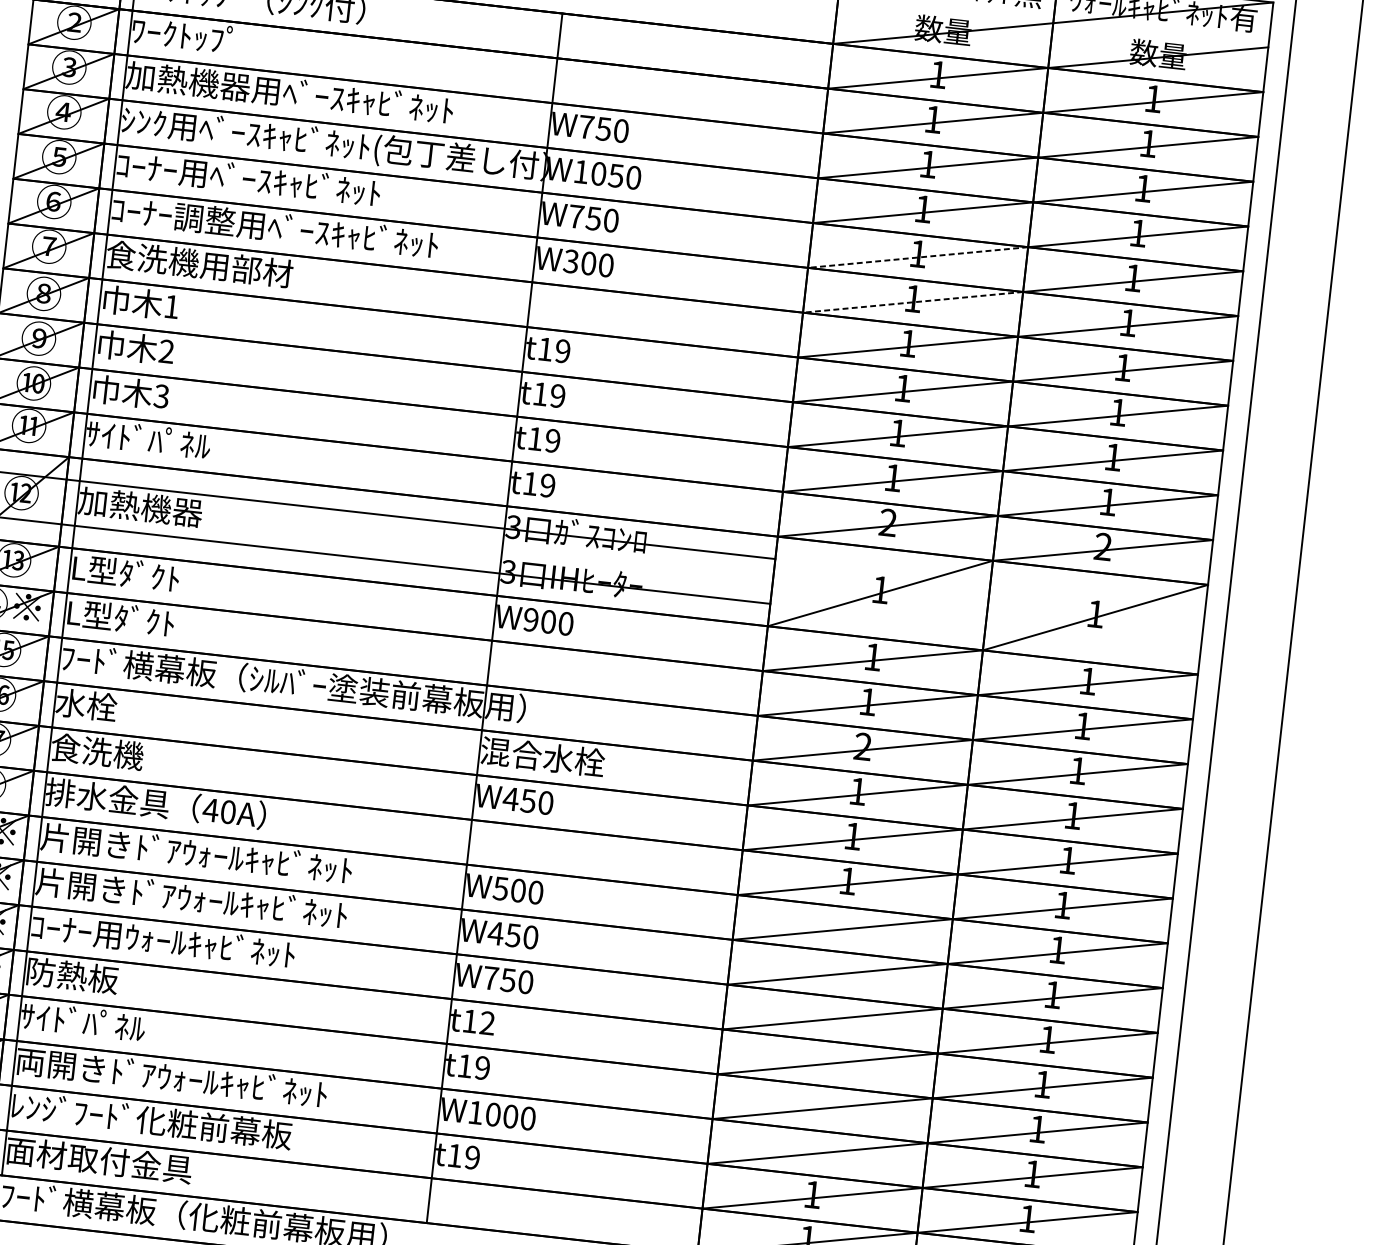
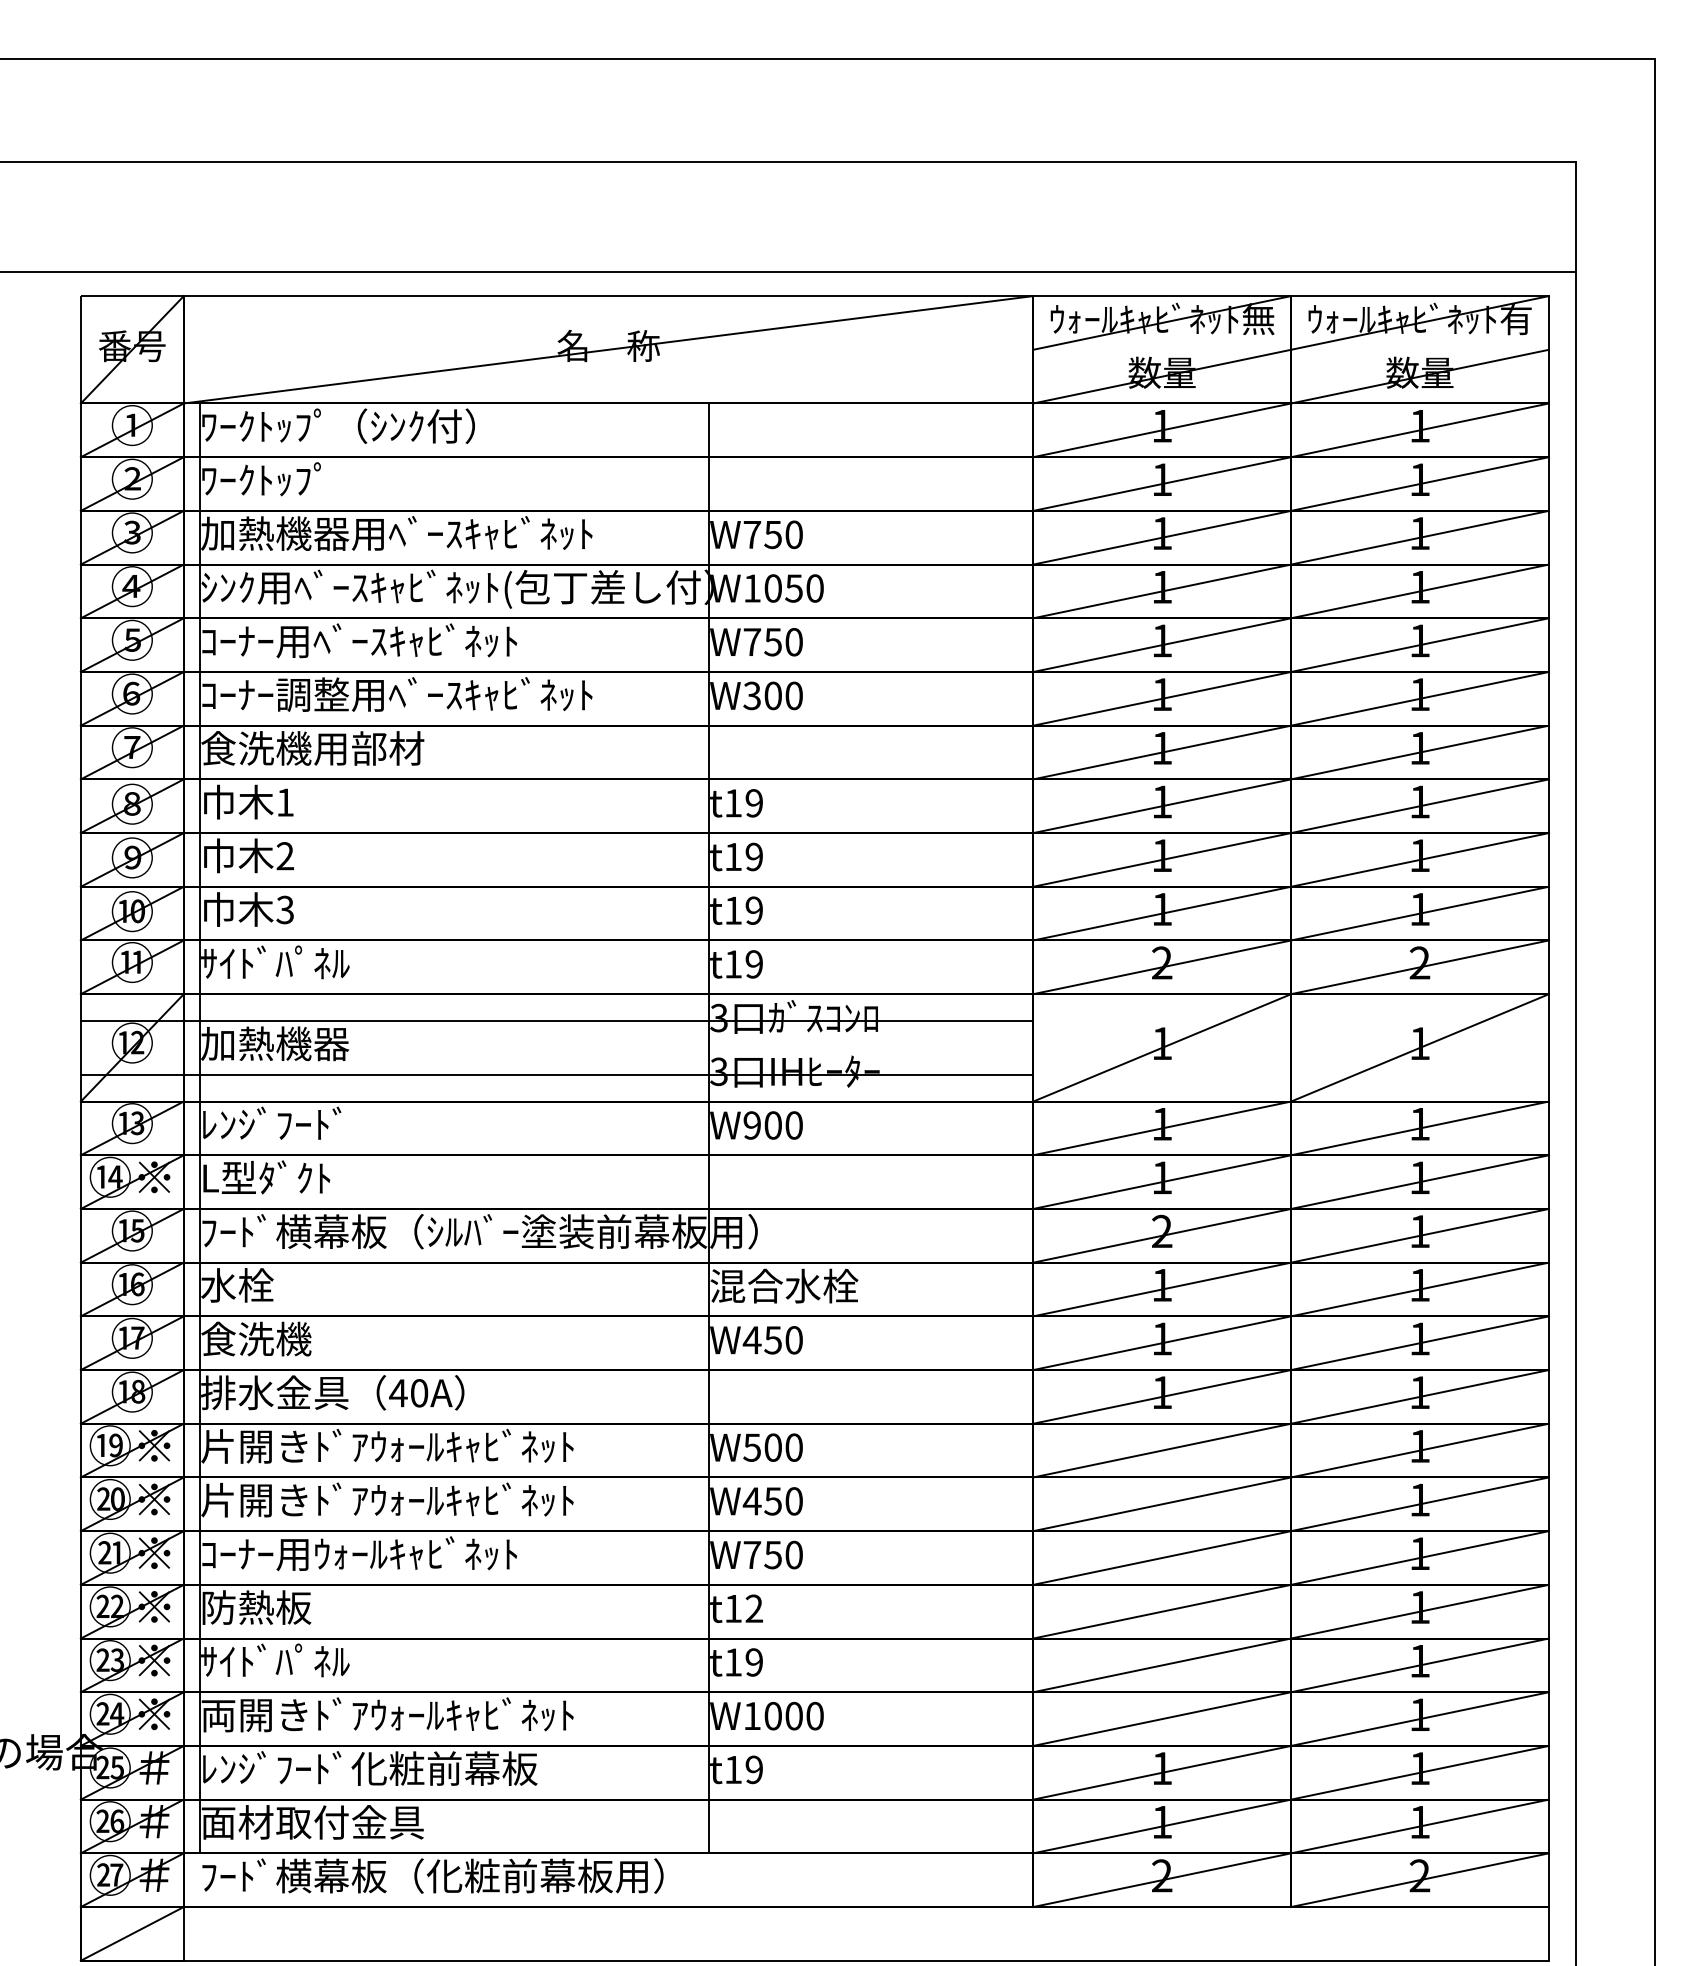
line: (918, 257) -> (1162, 645), dashed -> solid
line: (913, 302) -> (1162, 698), dashed -> solid
text: (130, 573) -> (272, 1123), L型ﾀﾞｸﾄ -> ﾚﾝｼﾞﾌｰﾄﾞ

